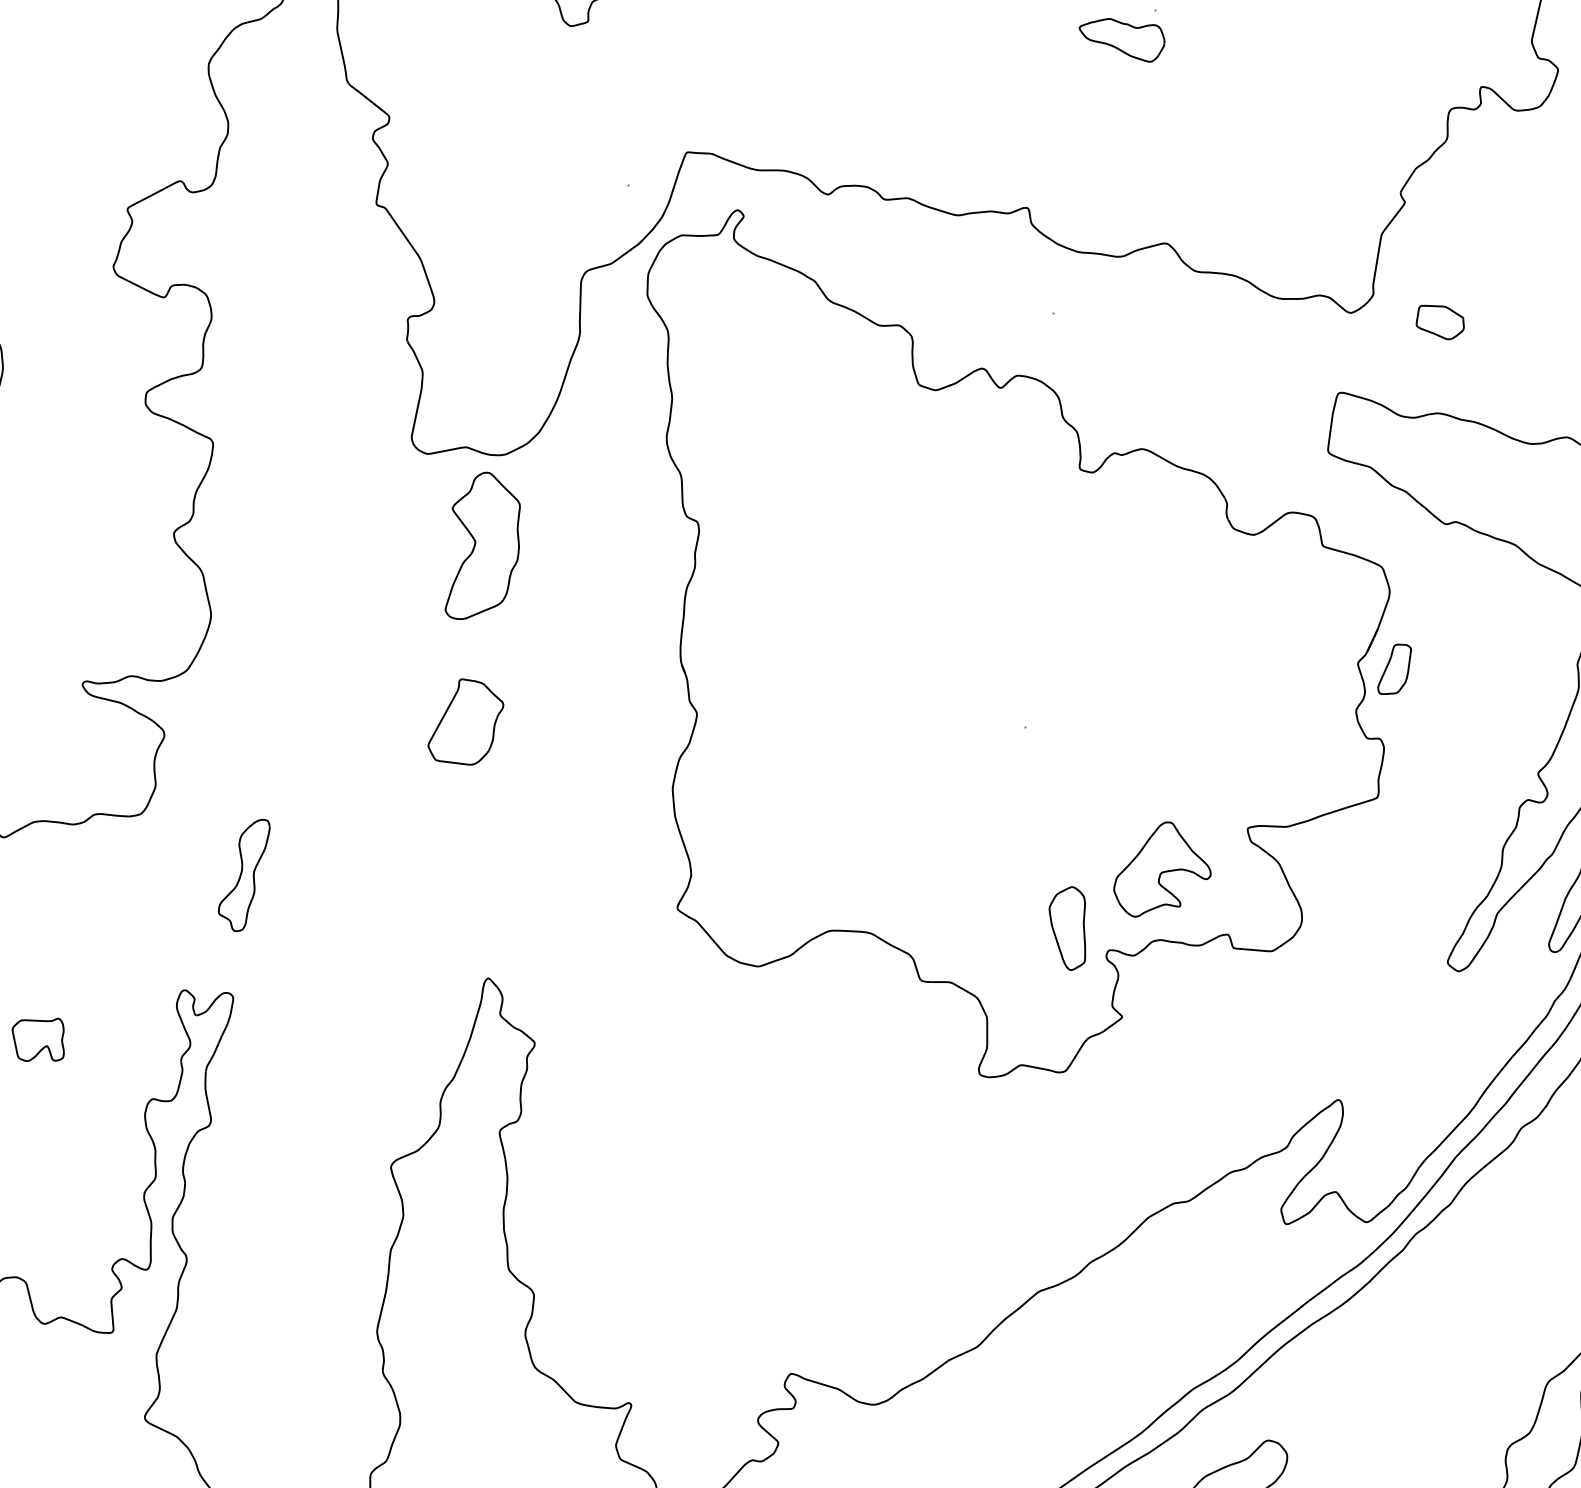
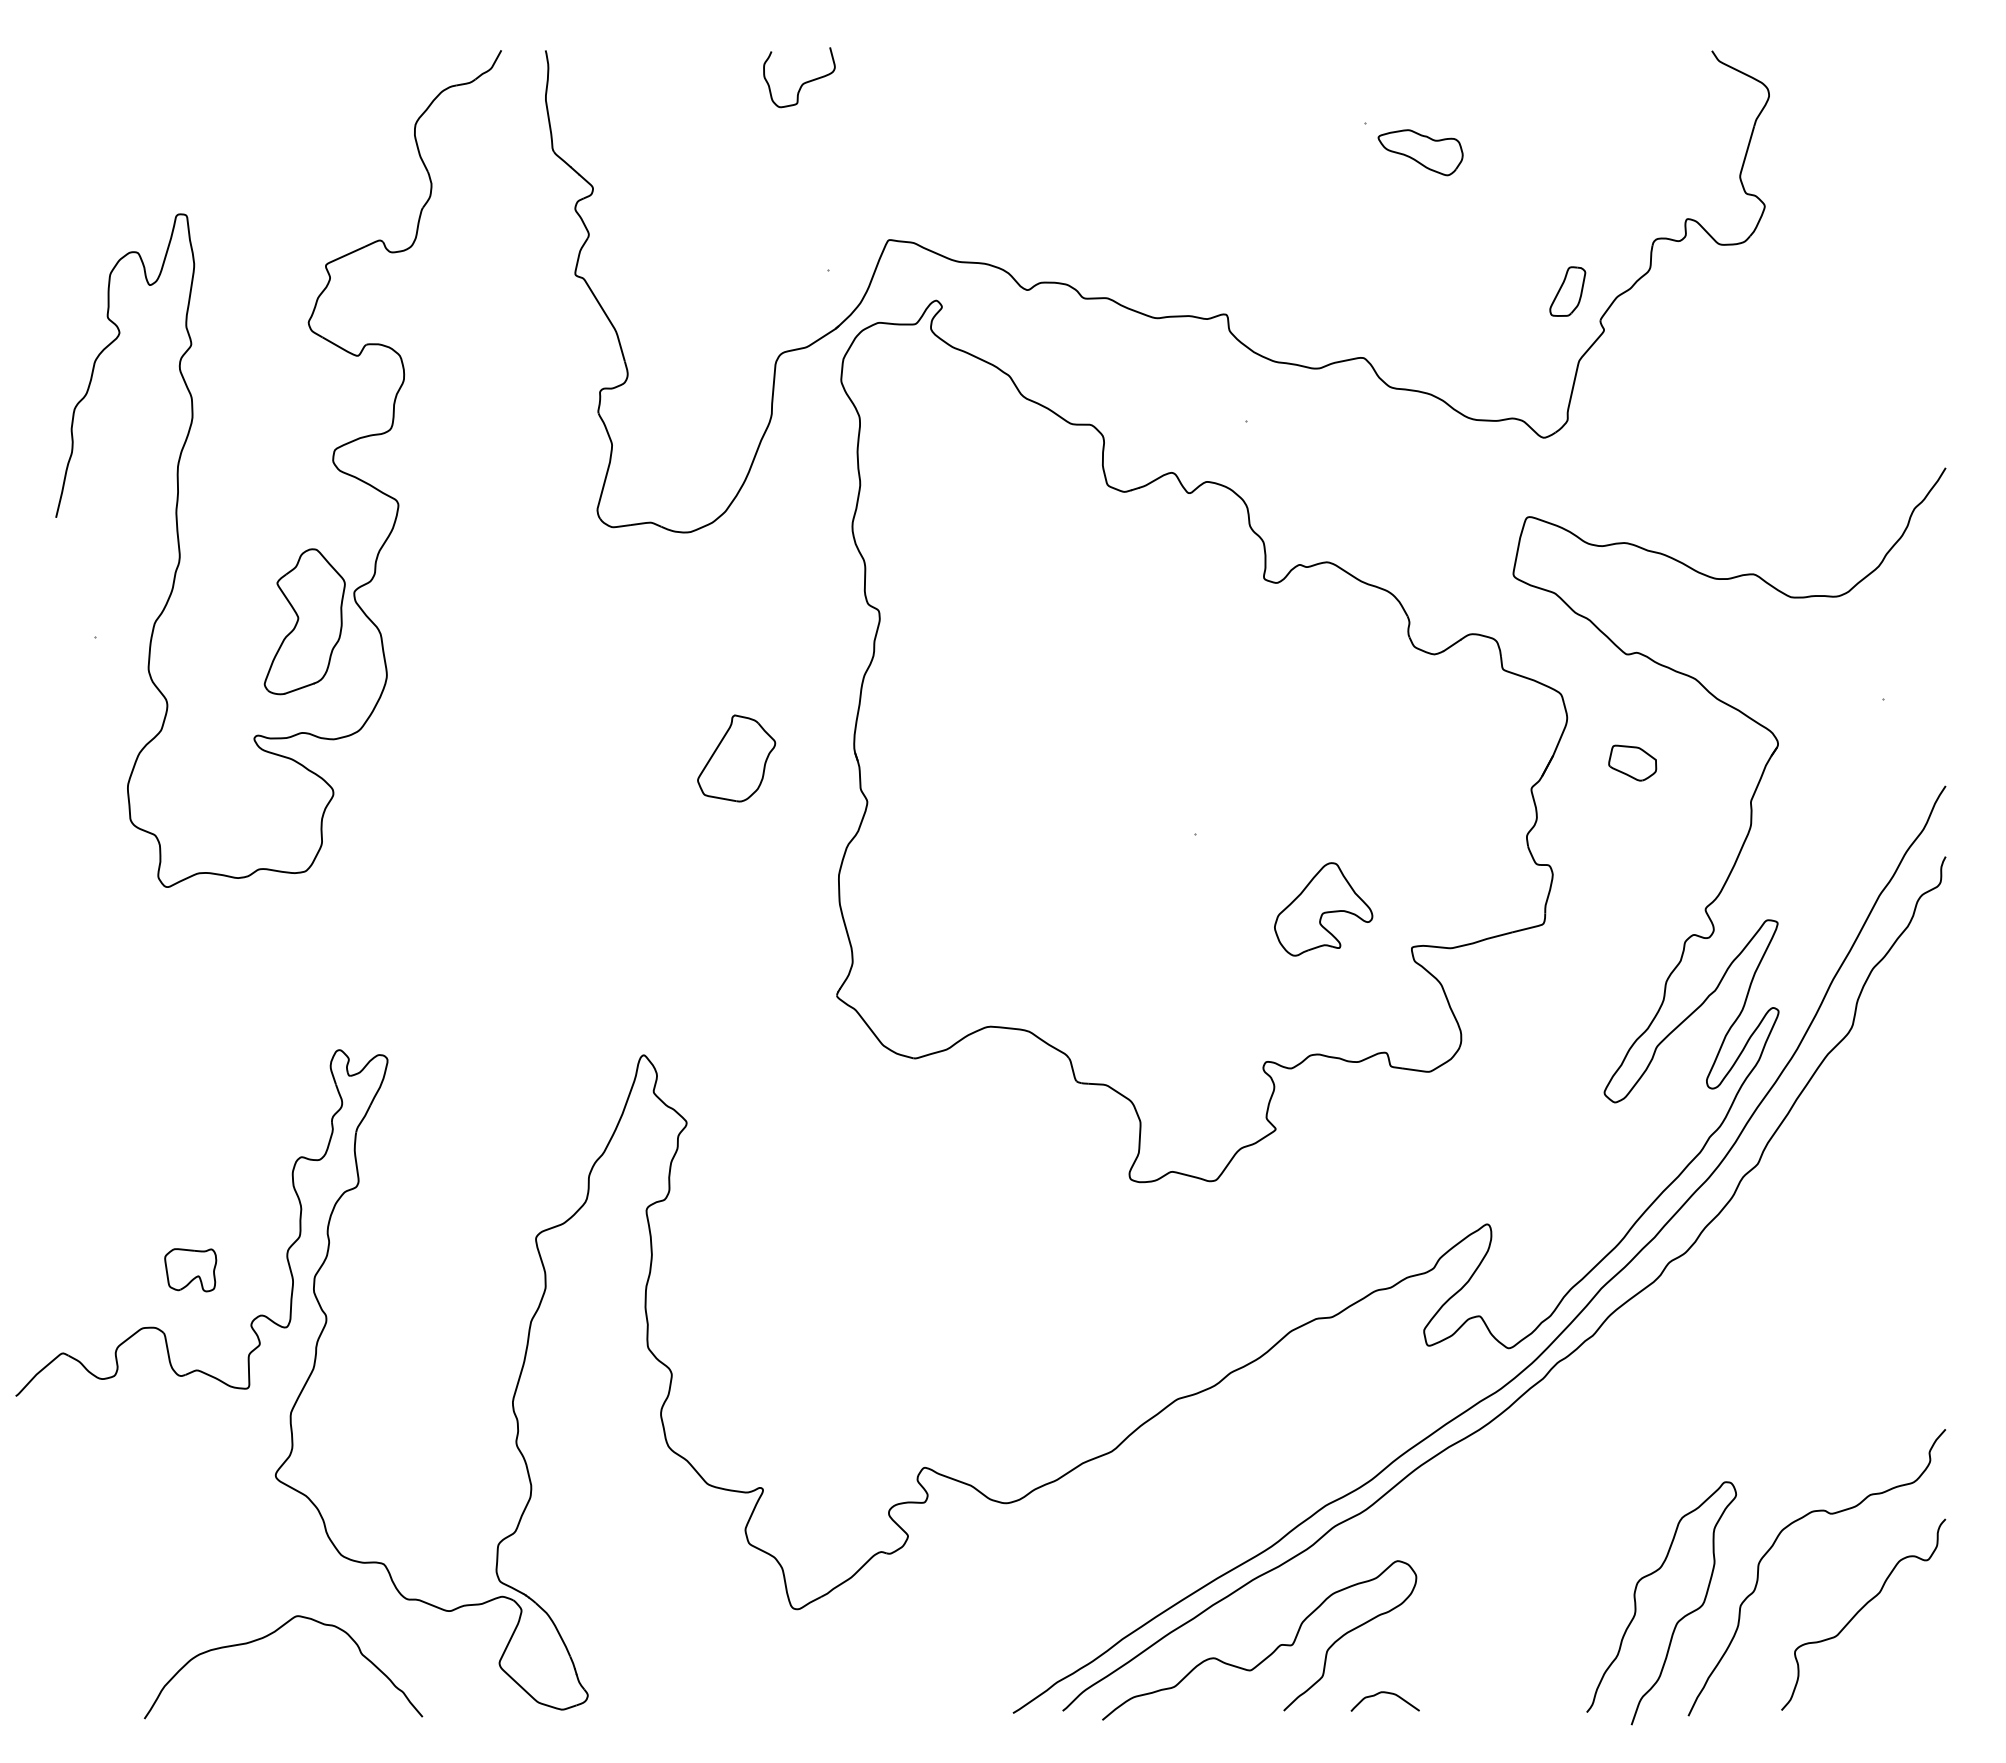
part: (1122, 40) -> (1420, 152), moved
part: (1439, 321) -> (1632, 762), moved
part: (481, 545) -> (304, 621), moved
part: (1394, 669) -> (1567, 291), moved
part: (465, 722) -> (736, 758), moved
part: (1161, 869) -> (1323, 909), moved
part: (244, 875) -> (405, 938), removed
part: (1067, 928) -> (1226, 1037), removed
part: (38, 1040) -> (190, 1270), moved

